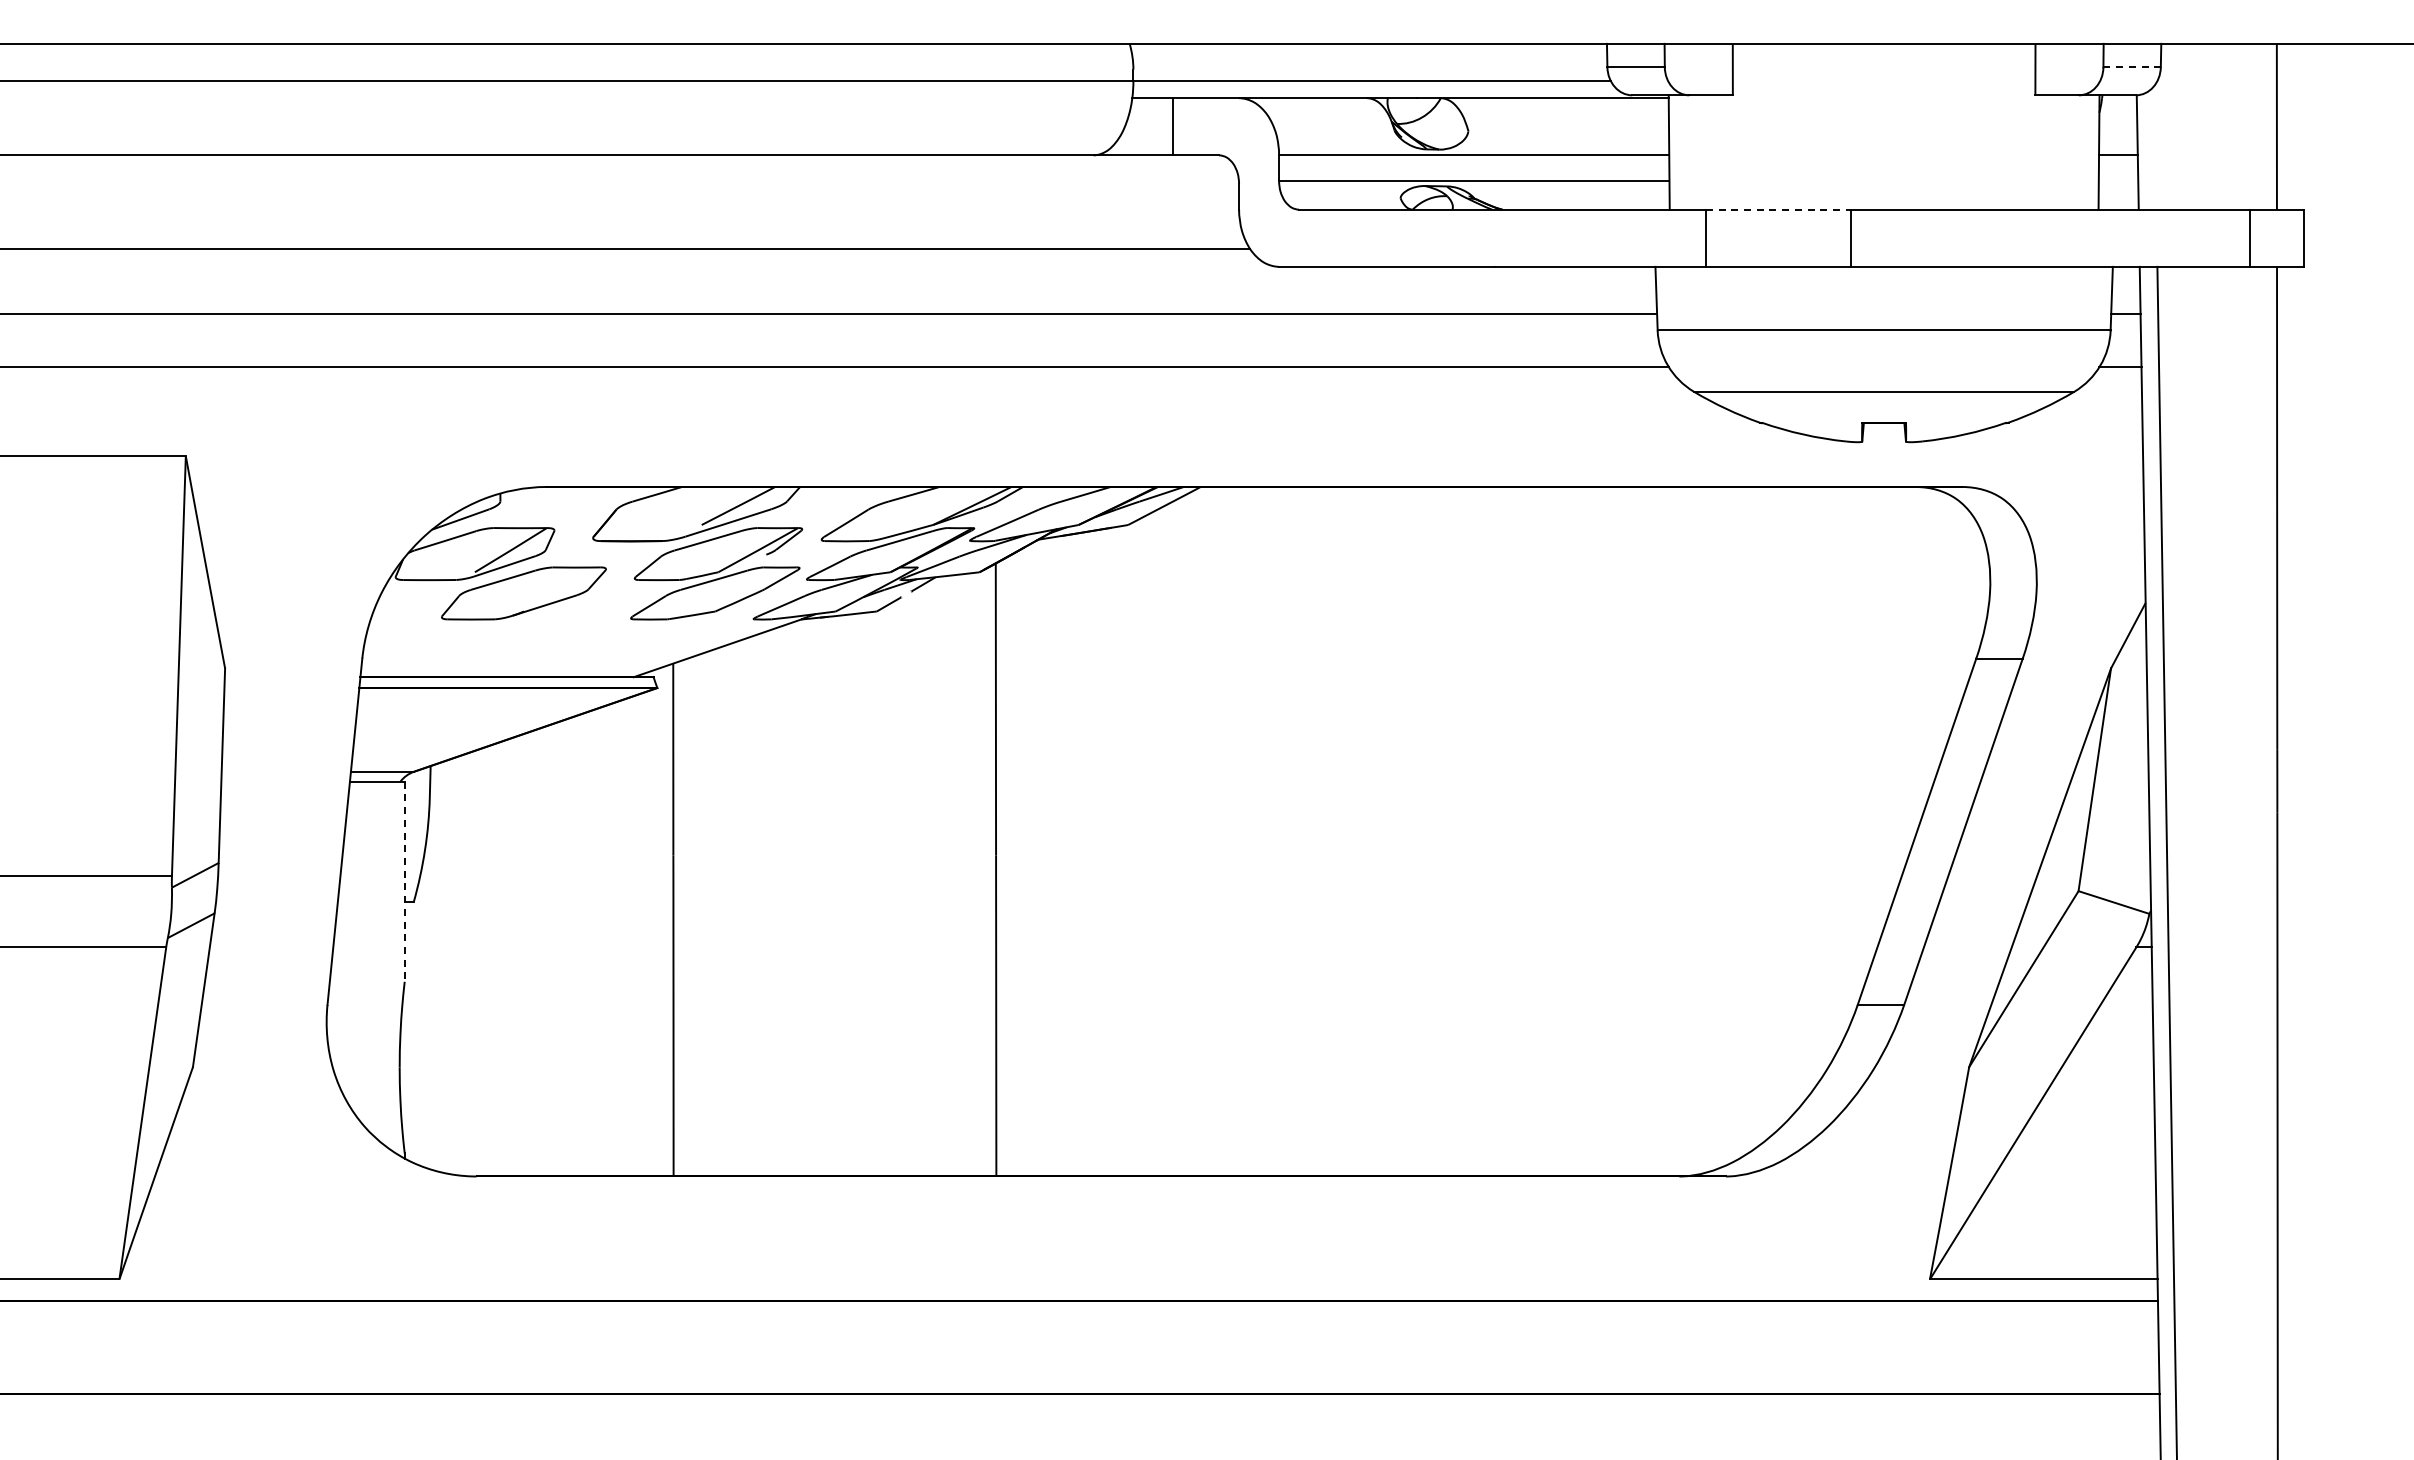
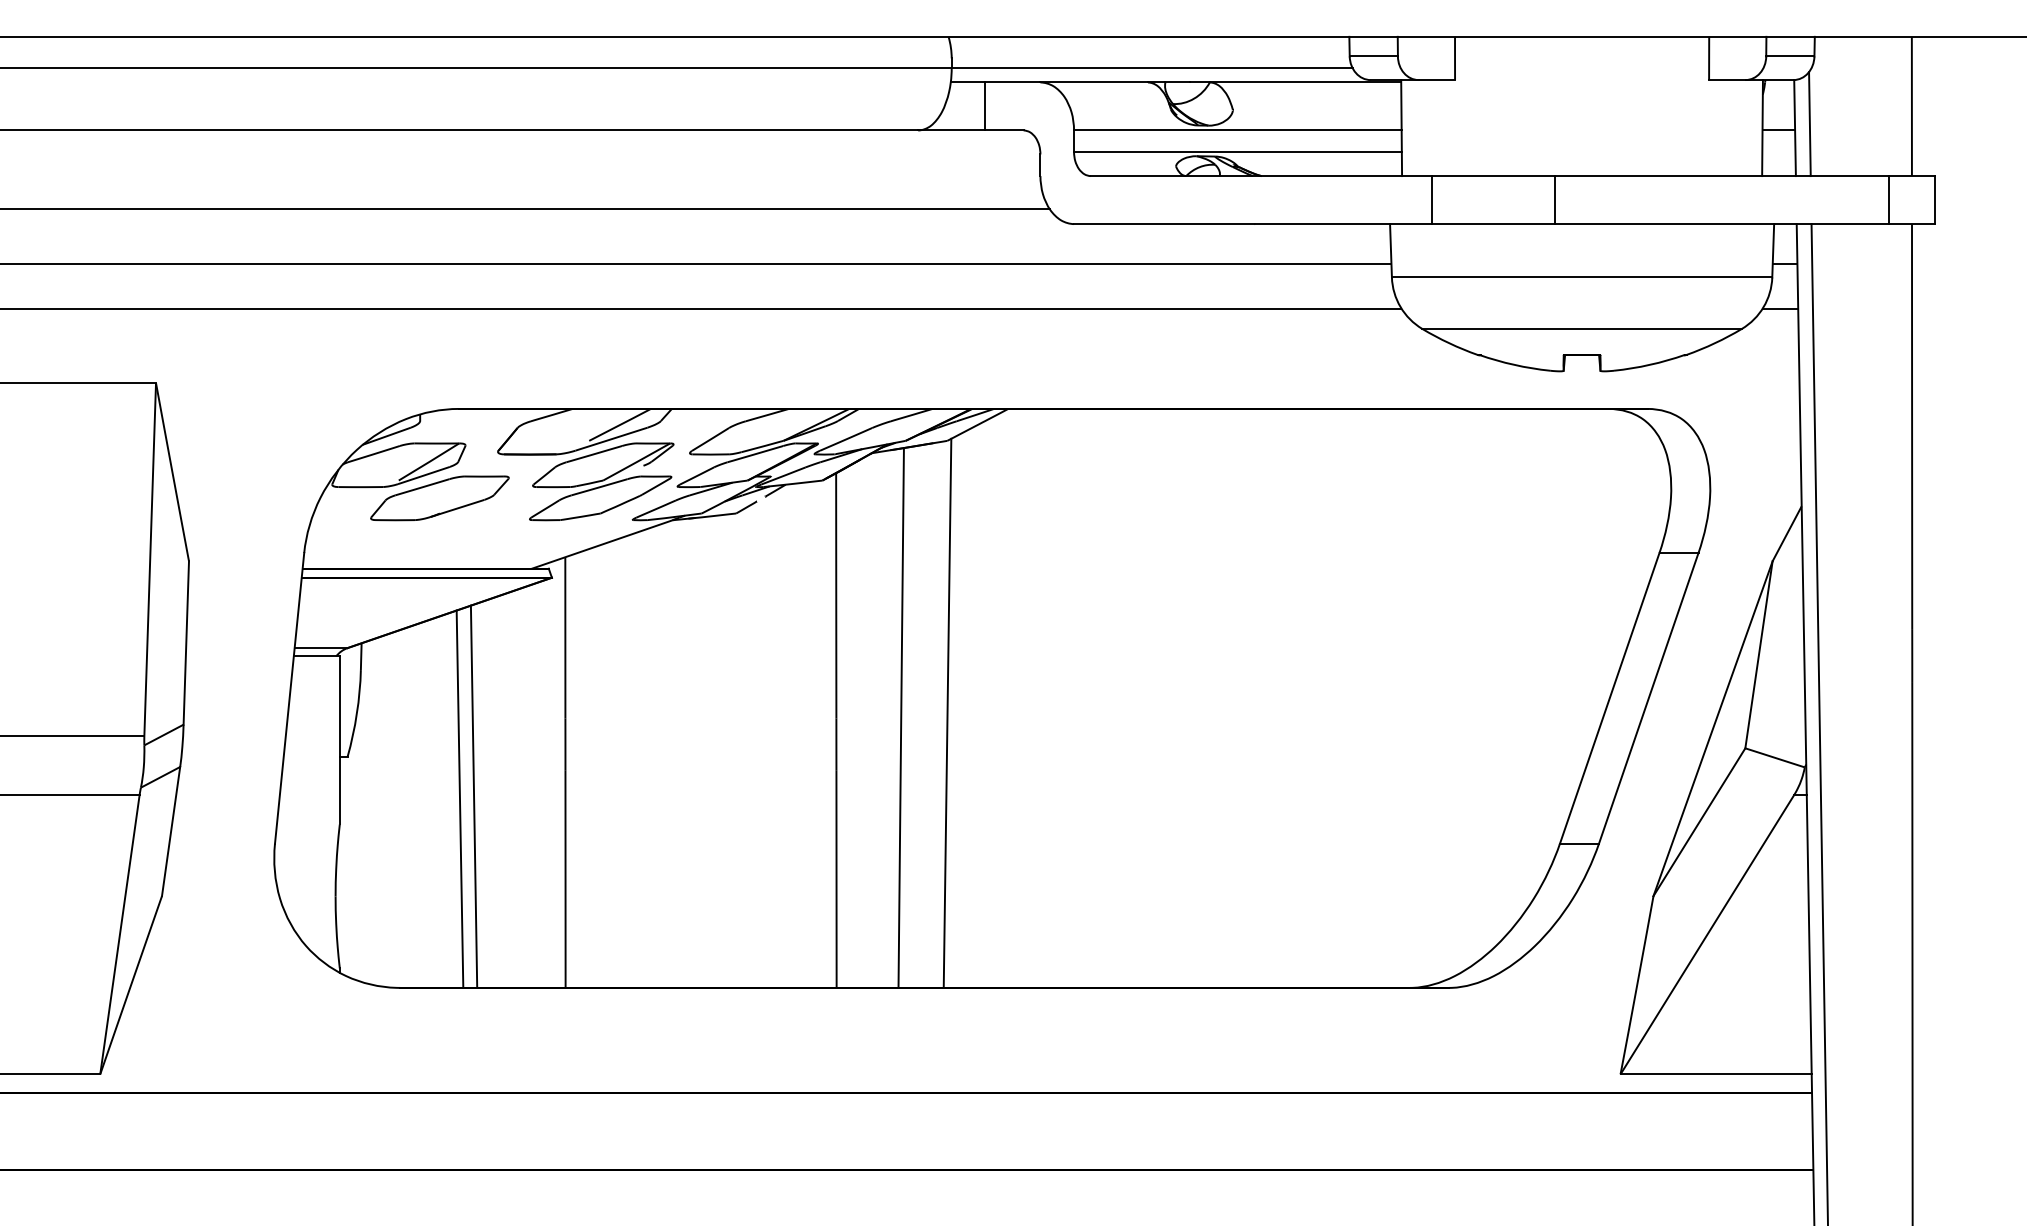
line: (2132, 67) -> (1790, 56), dashed -> solid
line: (2155, 147) -> (1809, 123), added
line: (1778, 209) -> (1493, 175), dashed -> solid
line: (1127, 849) -> (946, 713), added
line: (1073, 854) -> (901, 717), added
line: (404, 882) -> (339, 741), dashed -> solid
line: (564, 948) -> (473, 796), added
line: (547, 951) -> (459, 798), added

